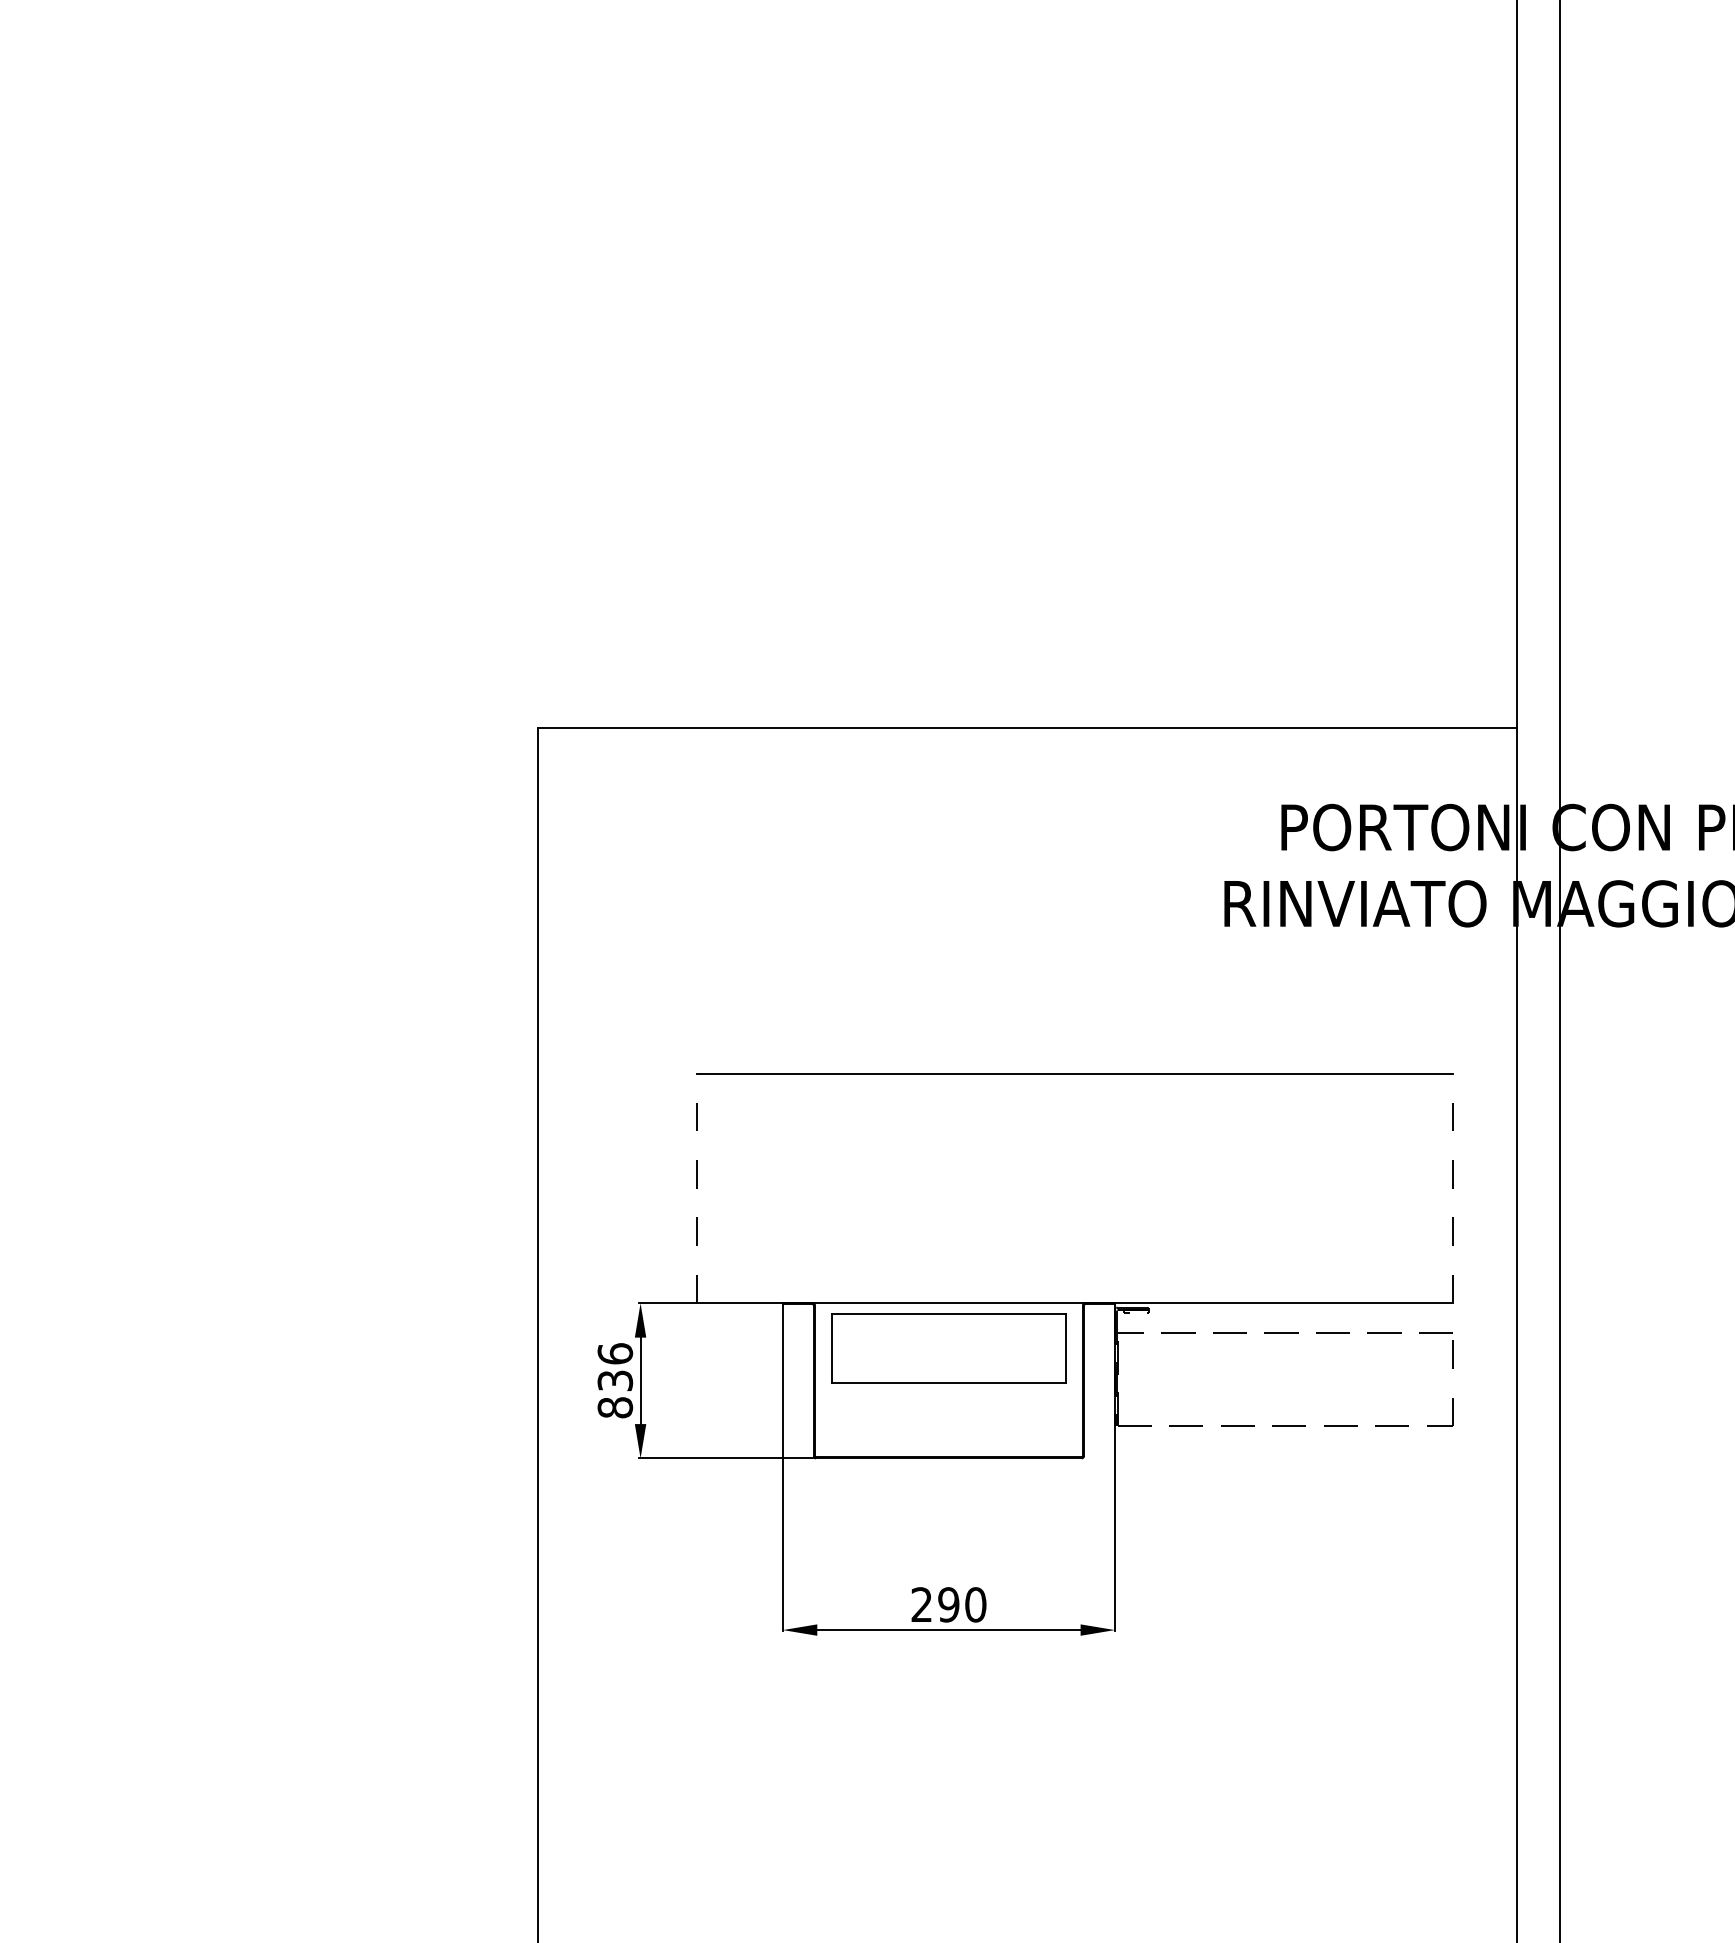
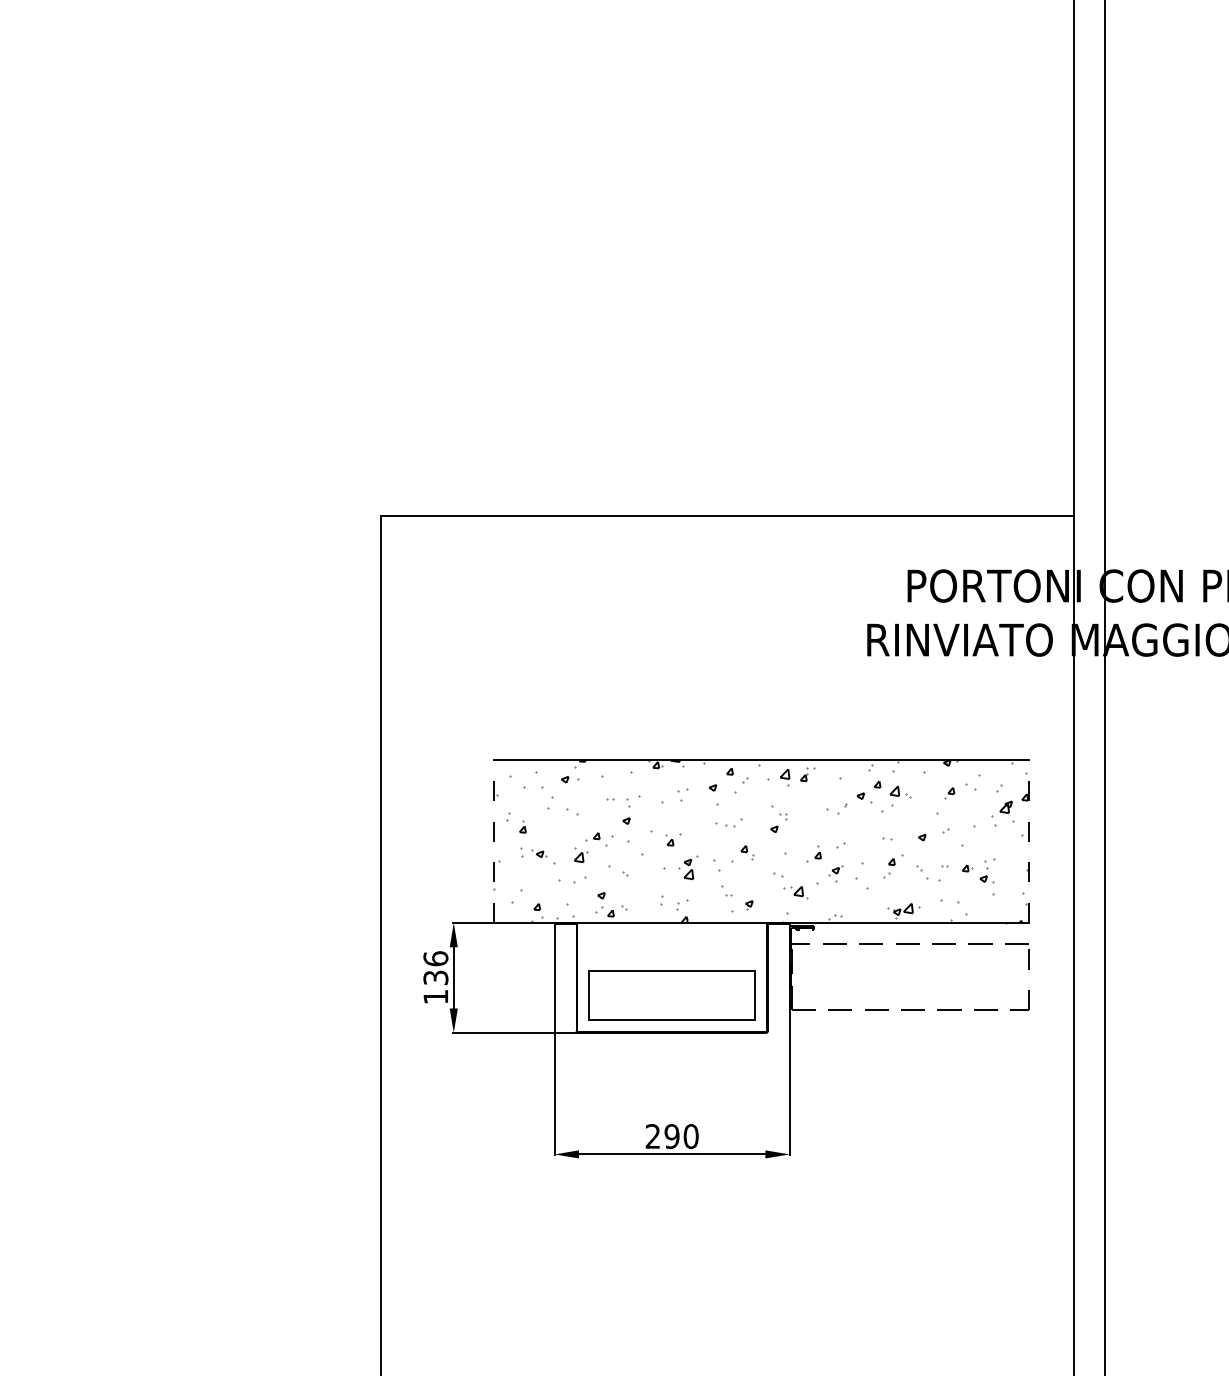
hatch: (1074, 1188) -> (761, 841), added
part: (948, 1348) -> (671, 995), moved
text: (615, 1407) -> (436, 996), 836 -> 136

